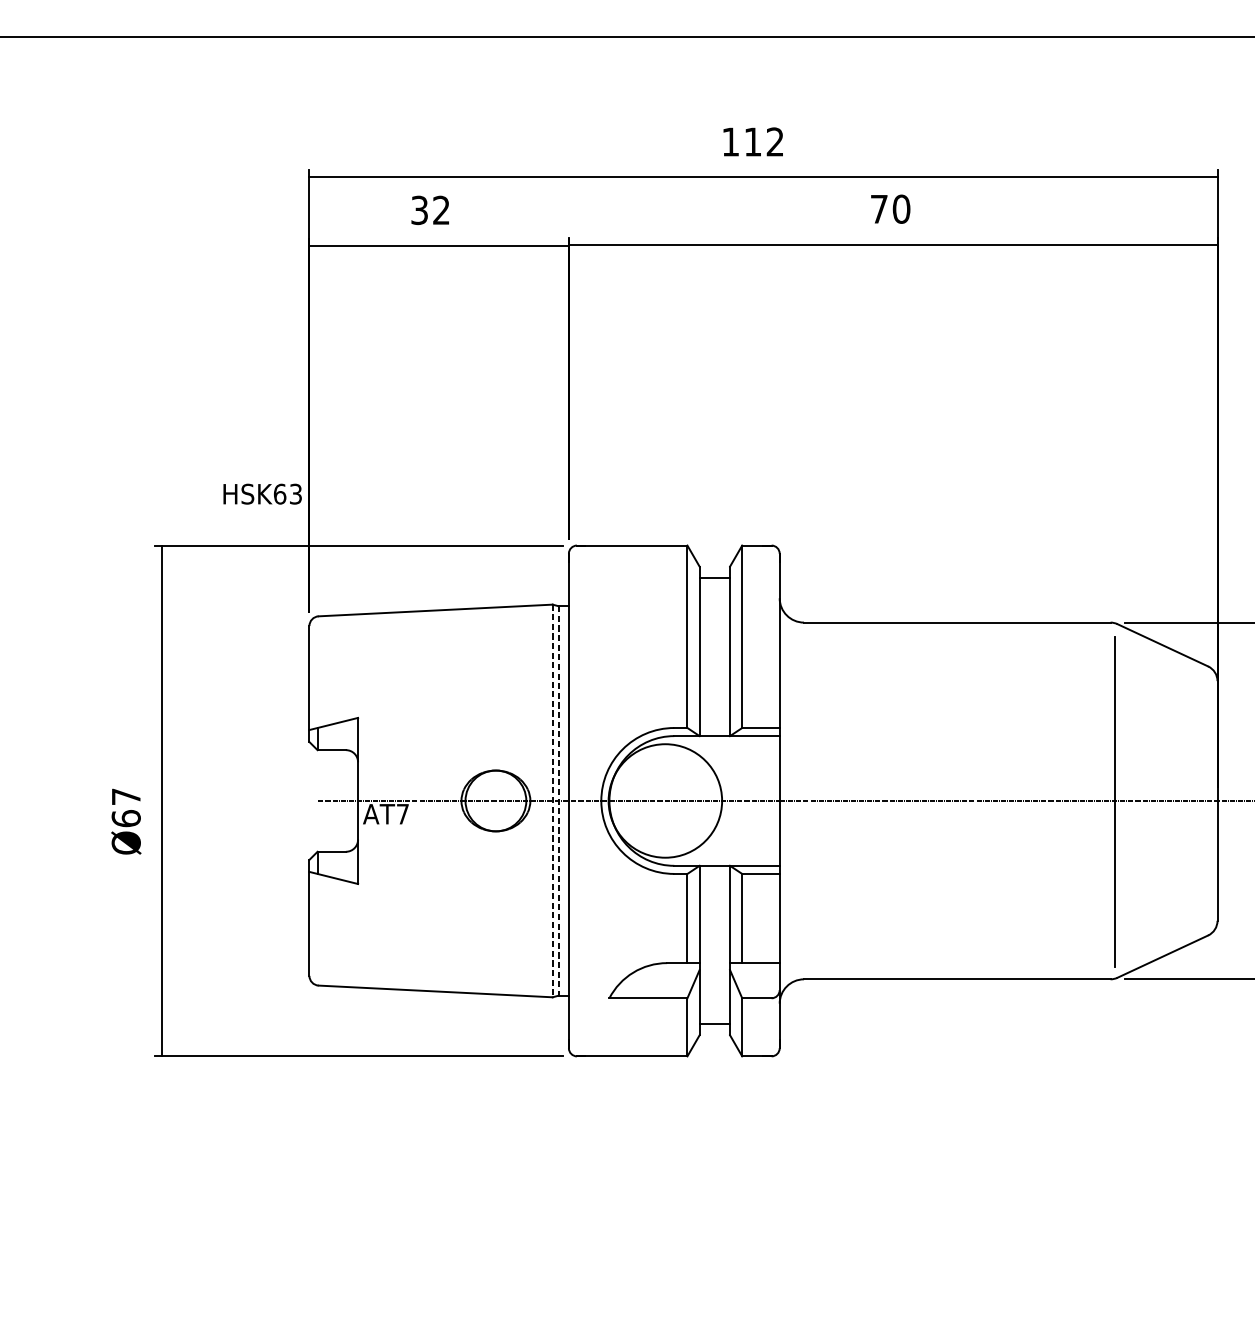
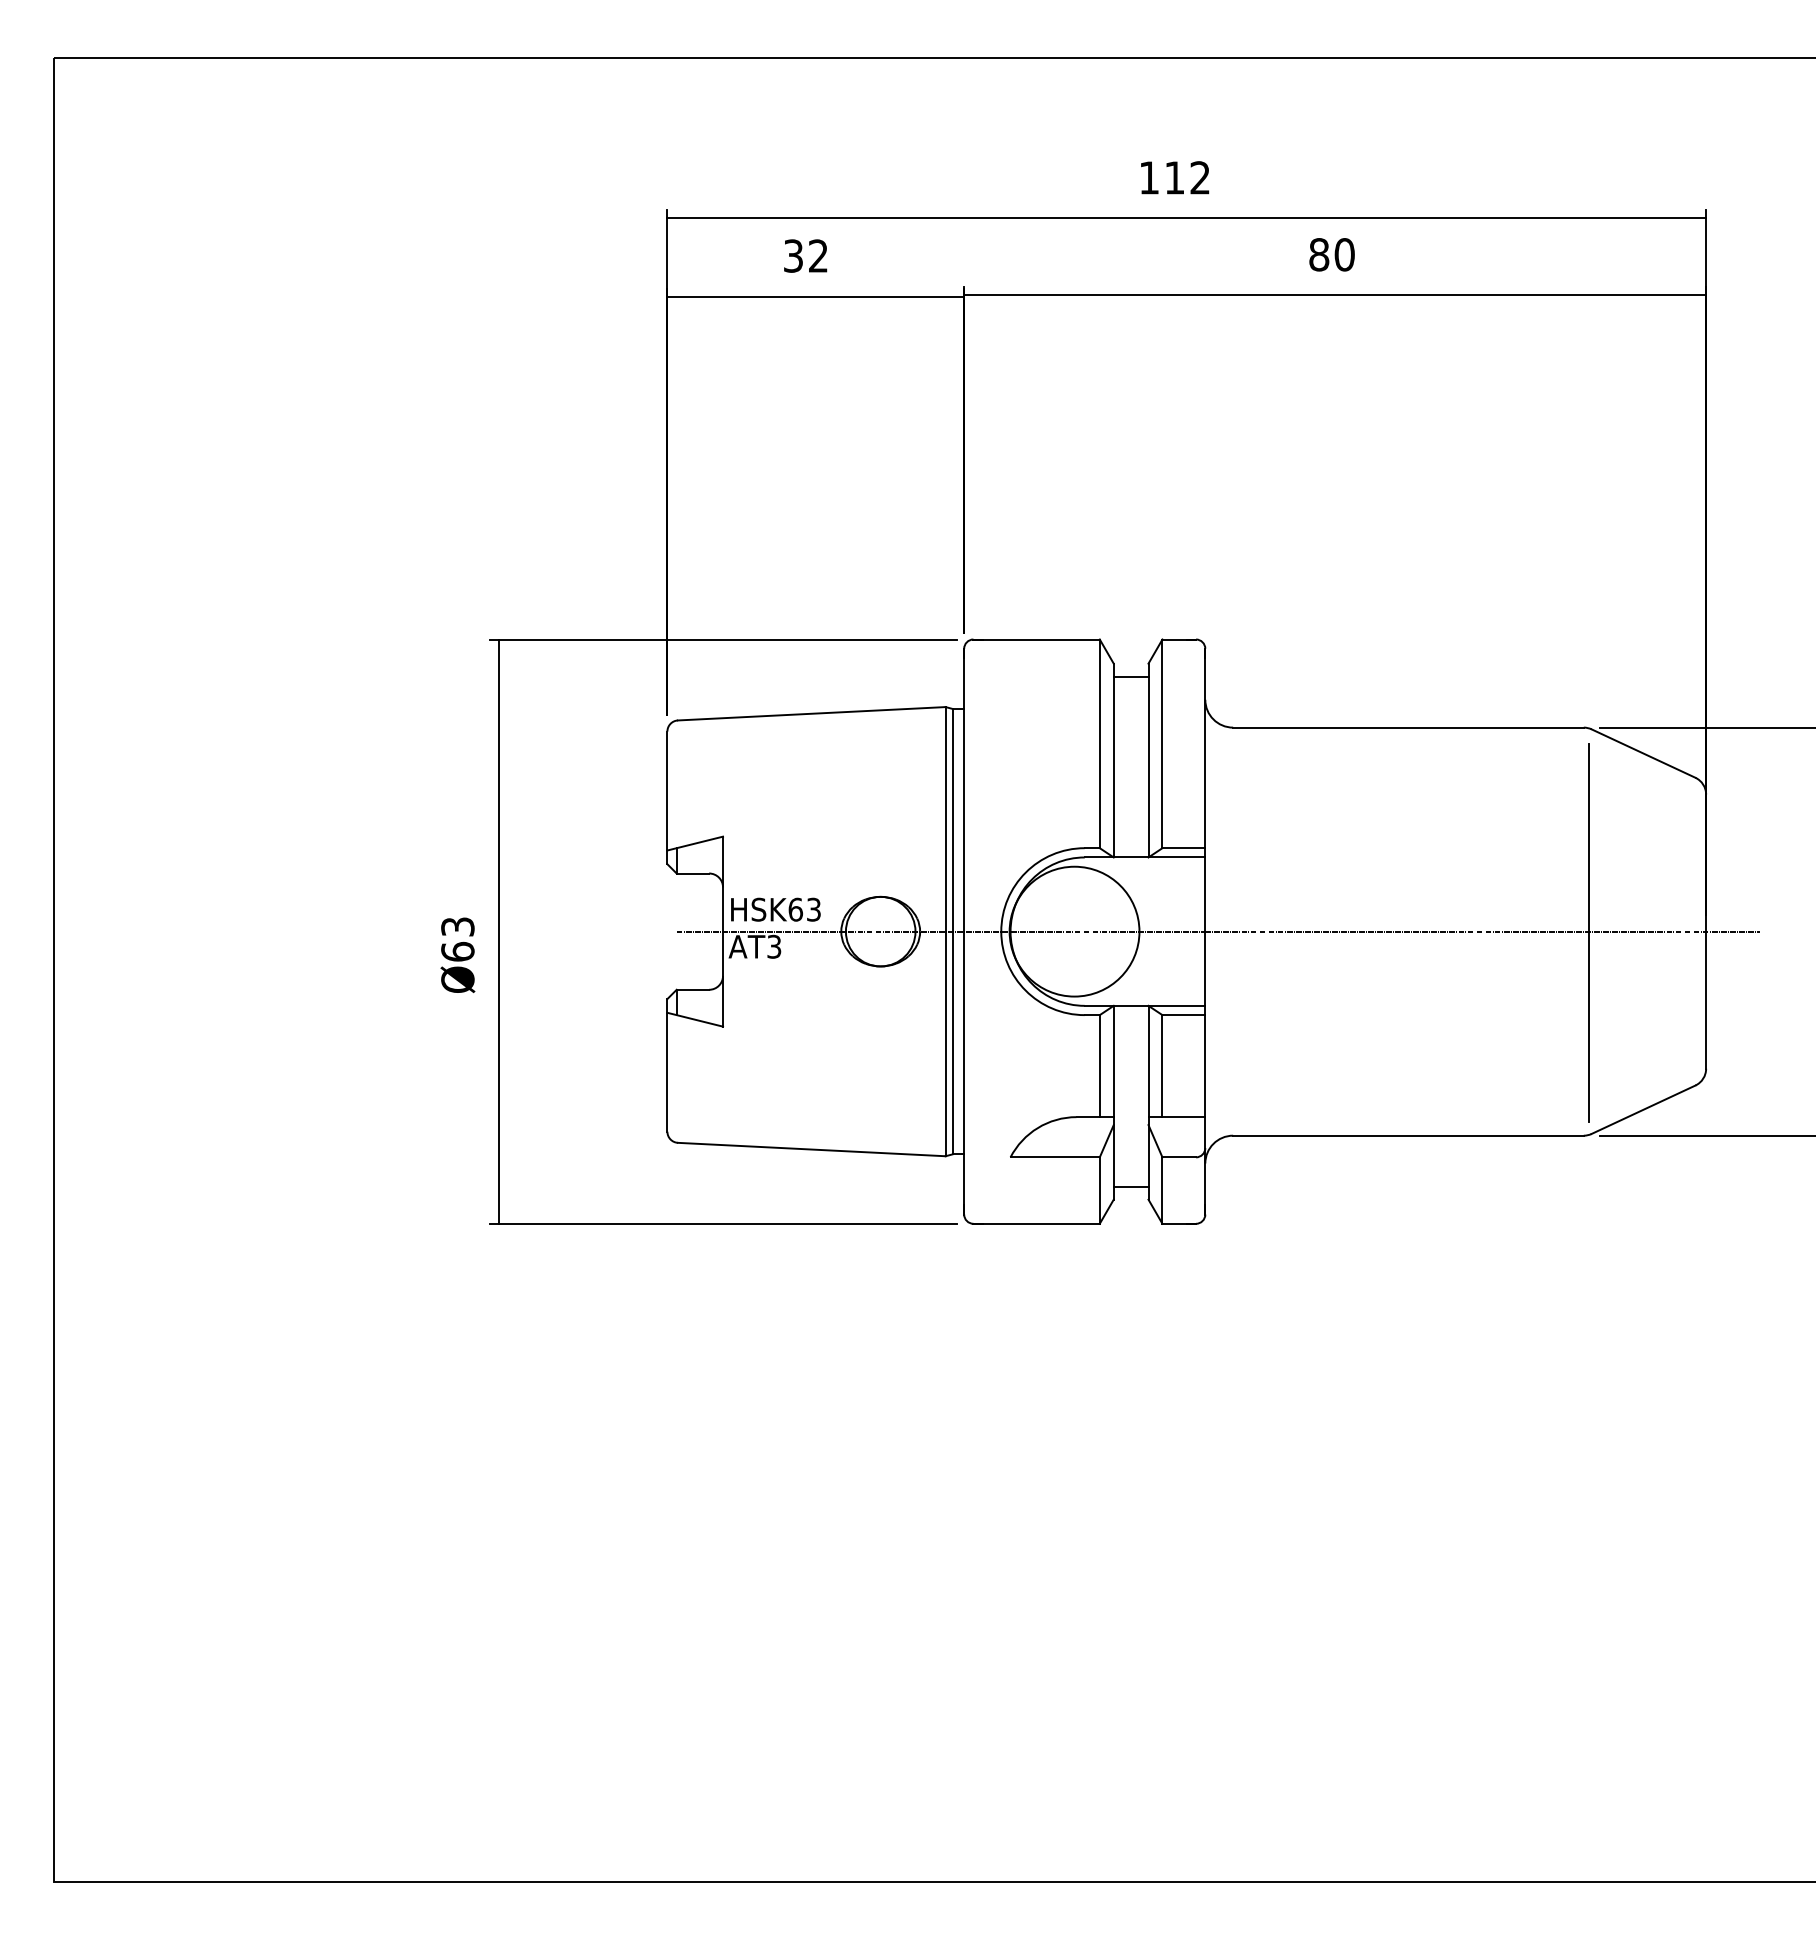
text: (879, 209) -> (1319, 254), 70 -> 80
text: (262, 493) -> (775, 909), moved
text: (125, 796) -> (457, 926), Ø67 -> Ø63
line: (552, 800) -> (945, 931), dashed -> solid
line: (558, 800) -> (952, 931), dashed -> solid
text: (403, 813) -> (774, 946), AT7 -> AT3

